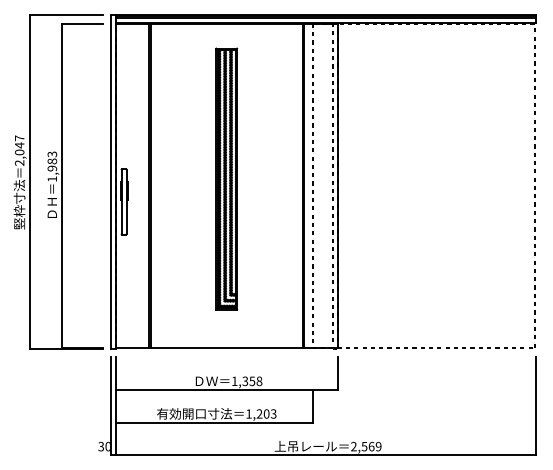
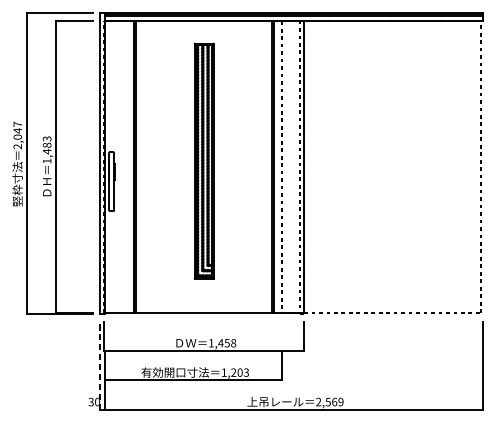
text: (52, 168) -> (47, 151), 1,983 -> 1,483
text: (245, 381) -> (221, 343), 1,358 -> 1,458
line: (111, 405) -> (100, 365), solid -> dashed

